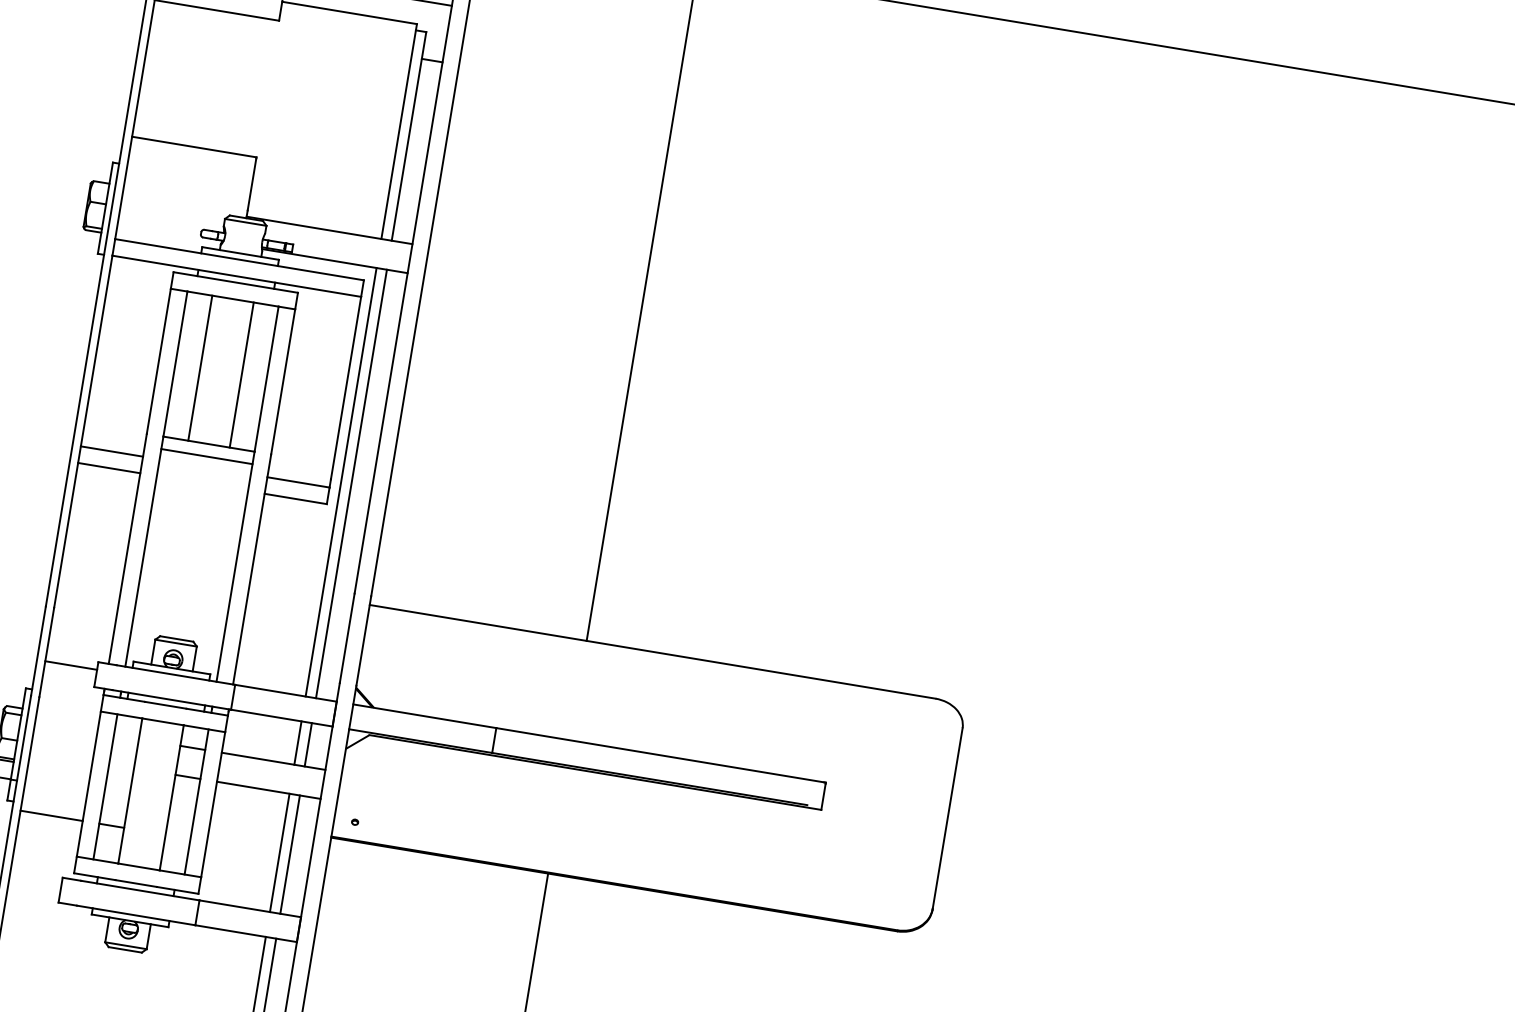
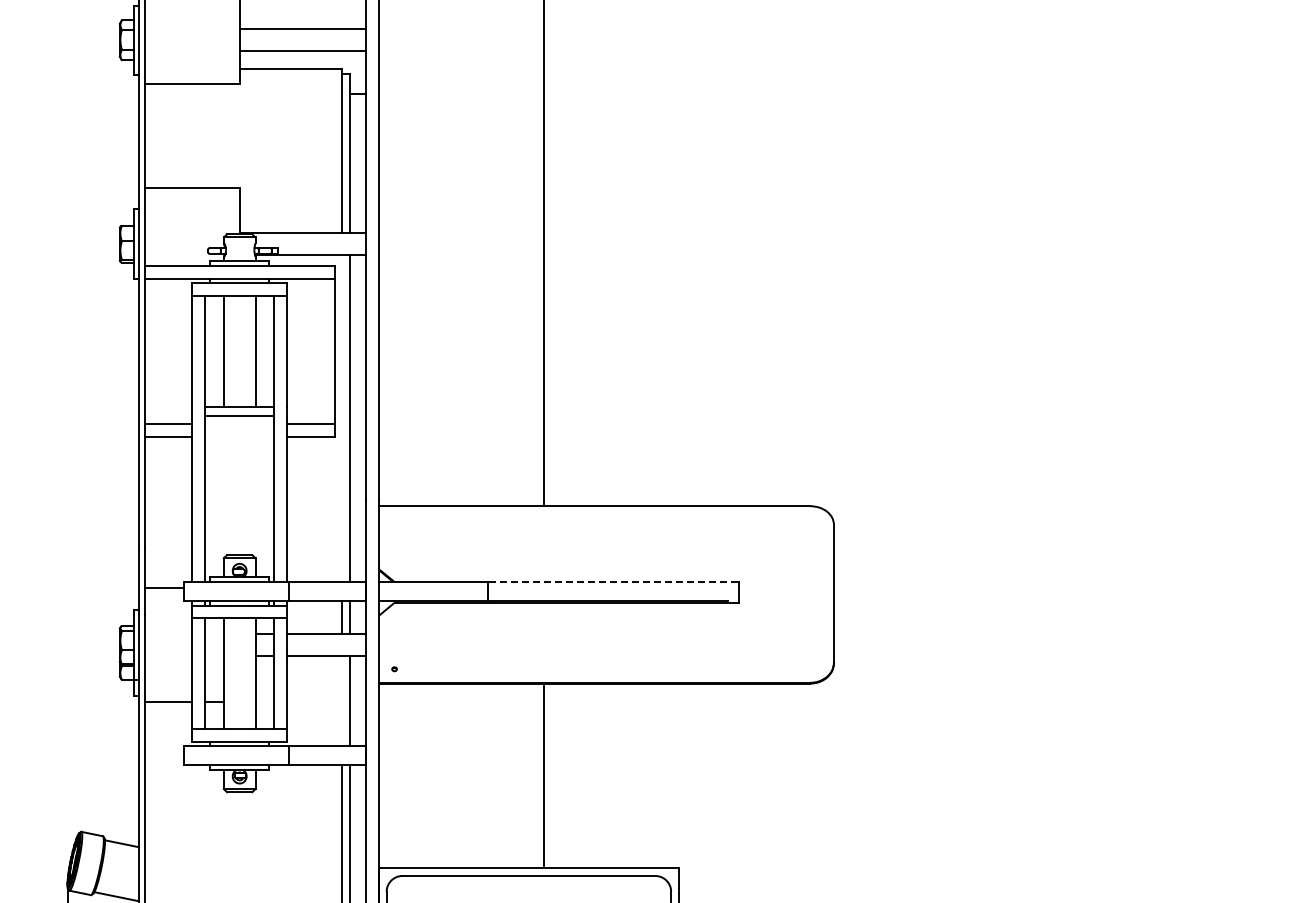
line: (341, 482) -> (342, 418), removed
line: (659, 755) -> (612, 582), solid -> dashed
line: (279, 853) -> (342, 701), removed

